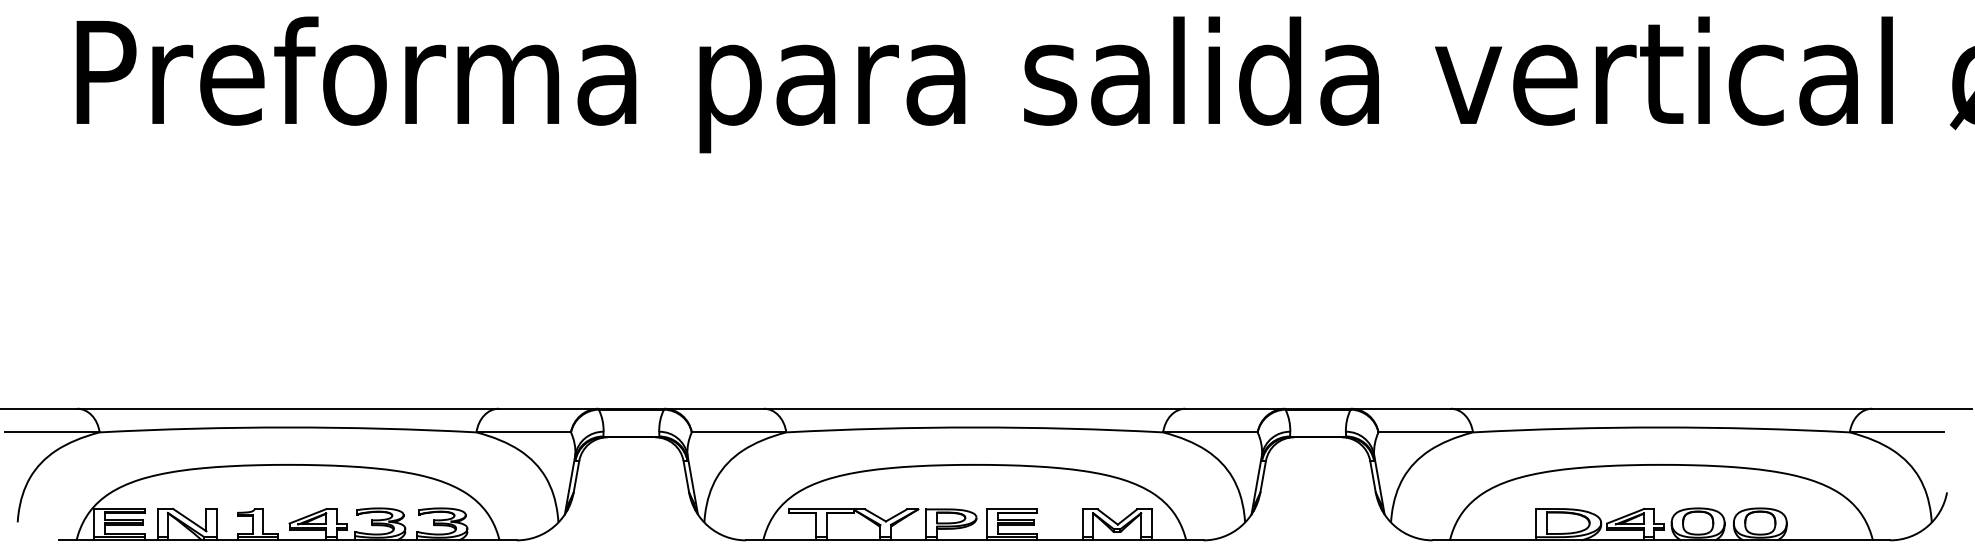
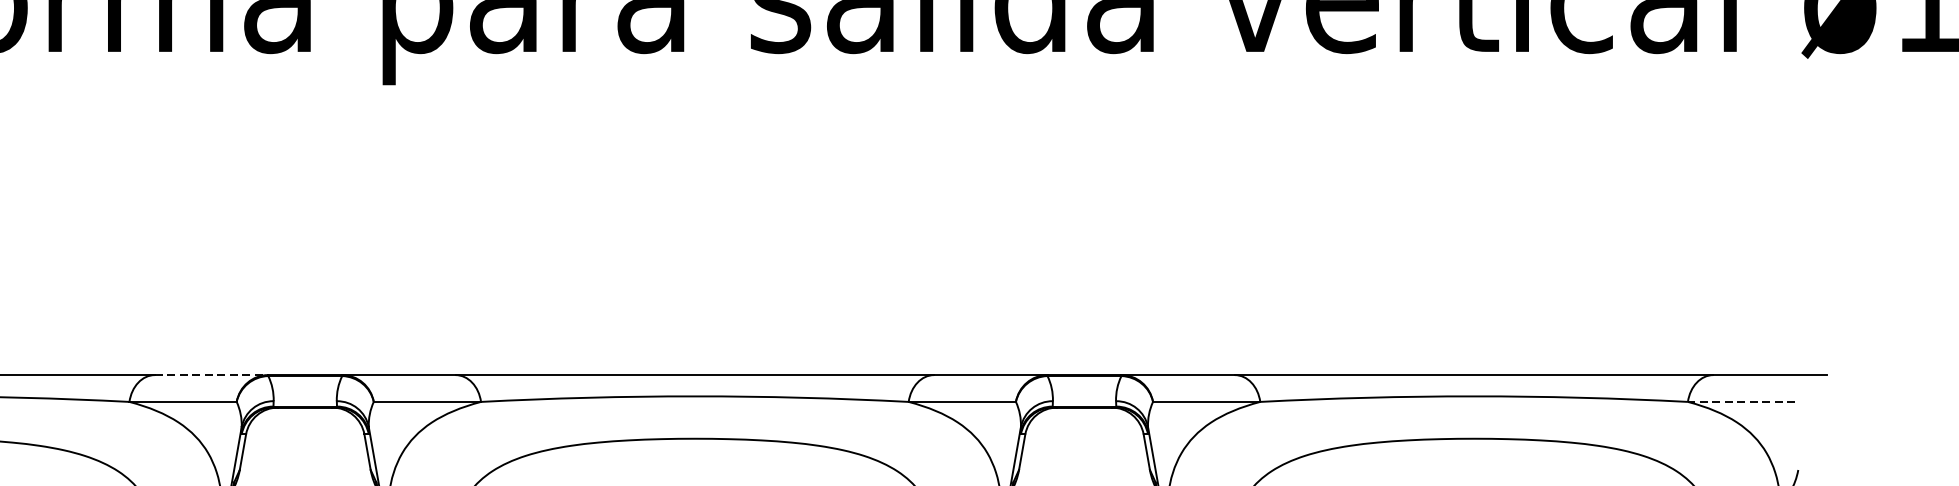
line: (548, 408) -> (211, 374), solid -> dashed
line: (1896, 432) -> (1740, 402), solid -> dashed

